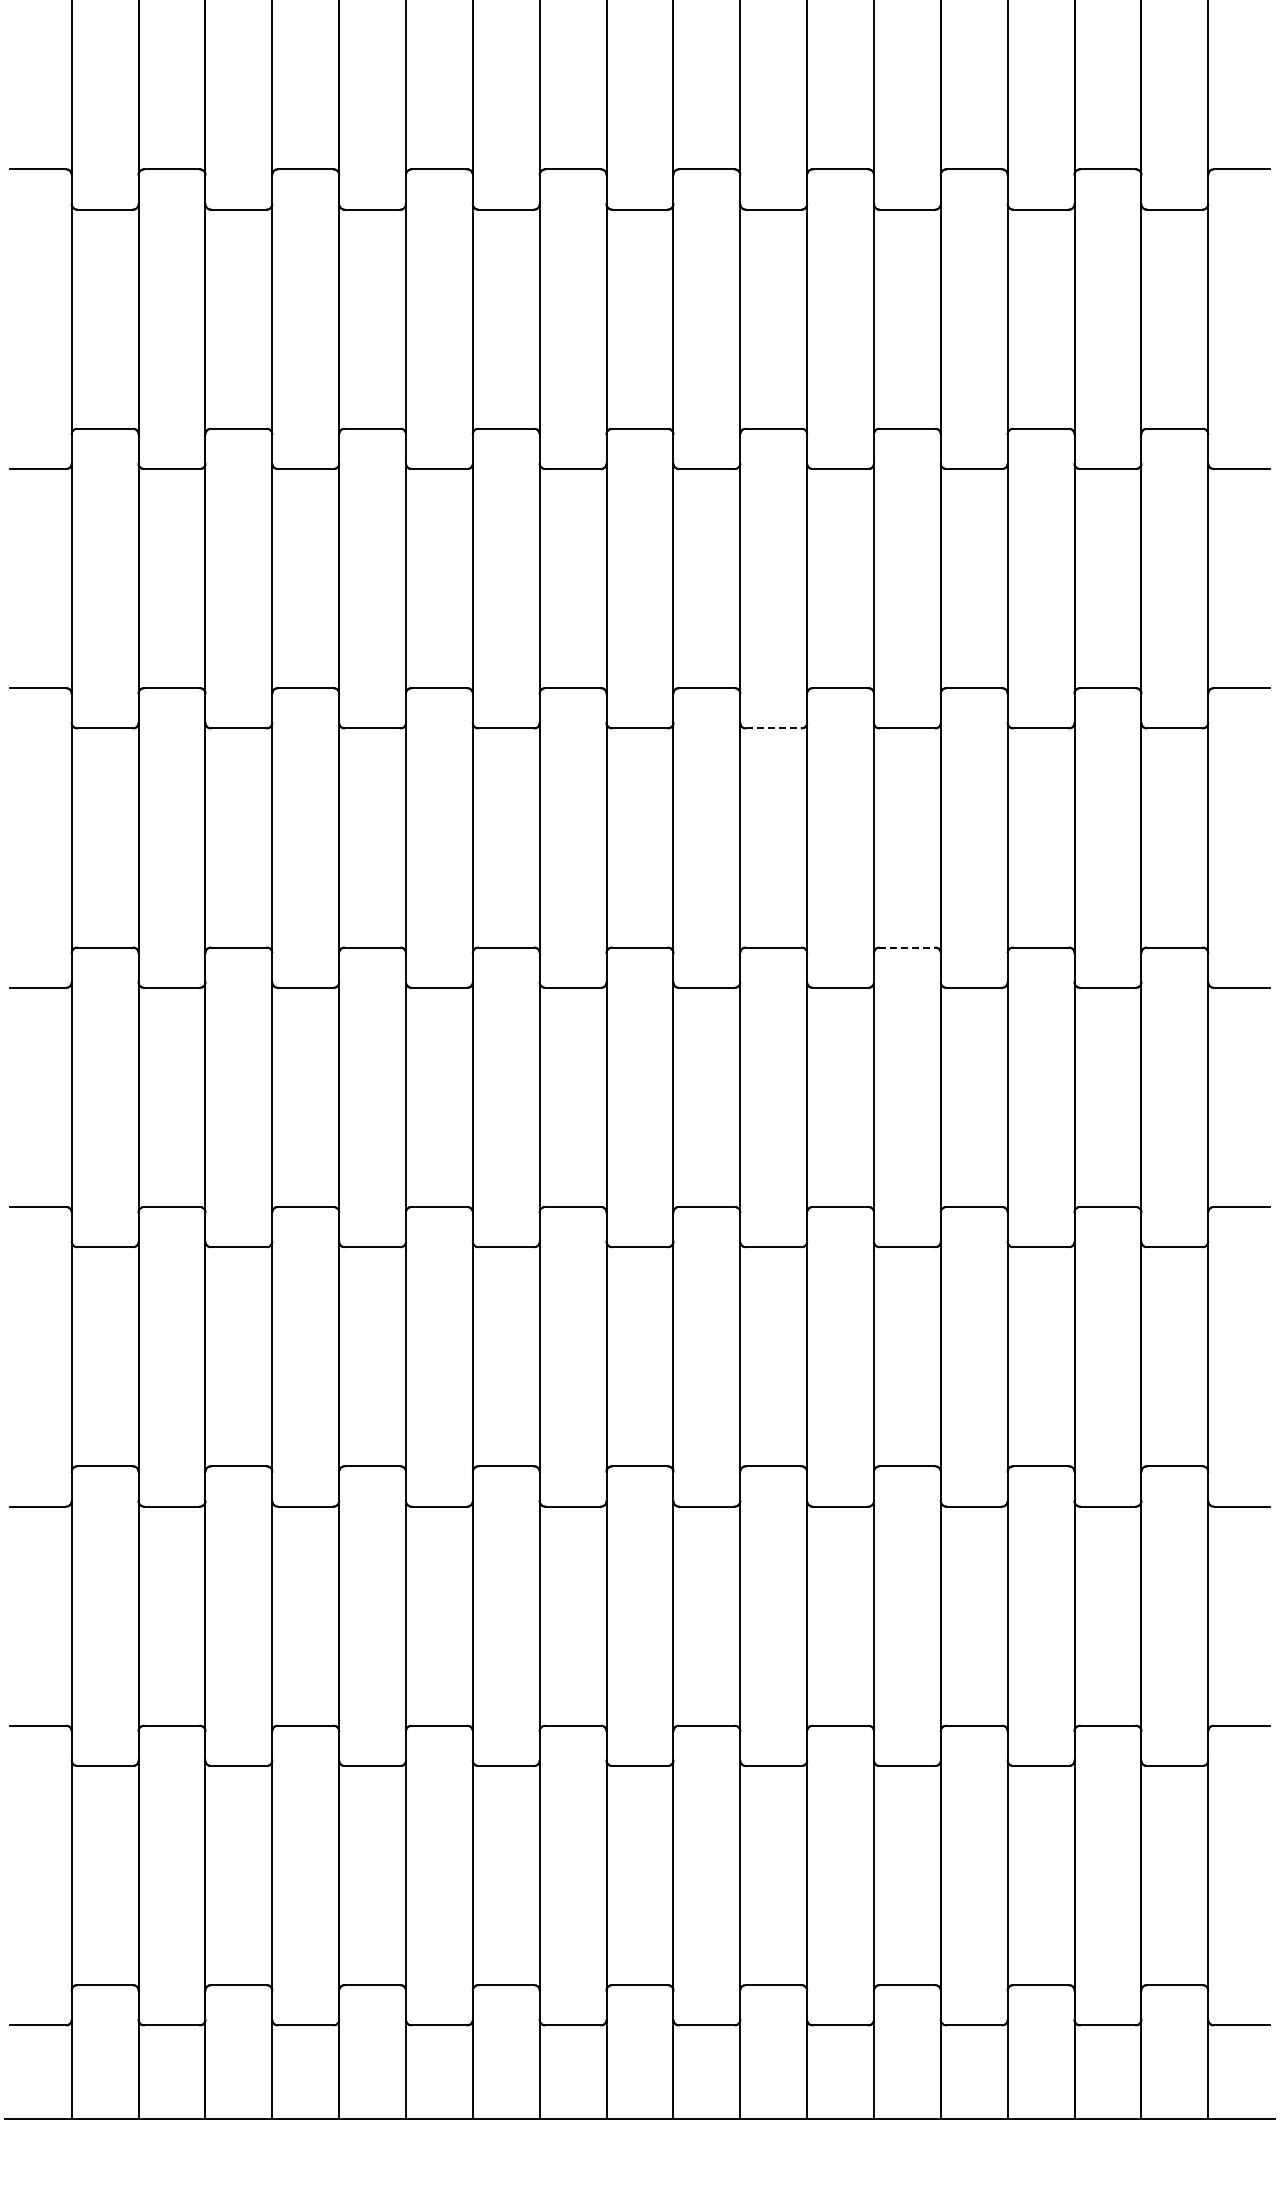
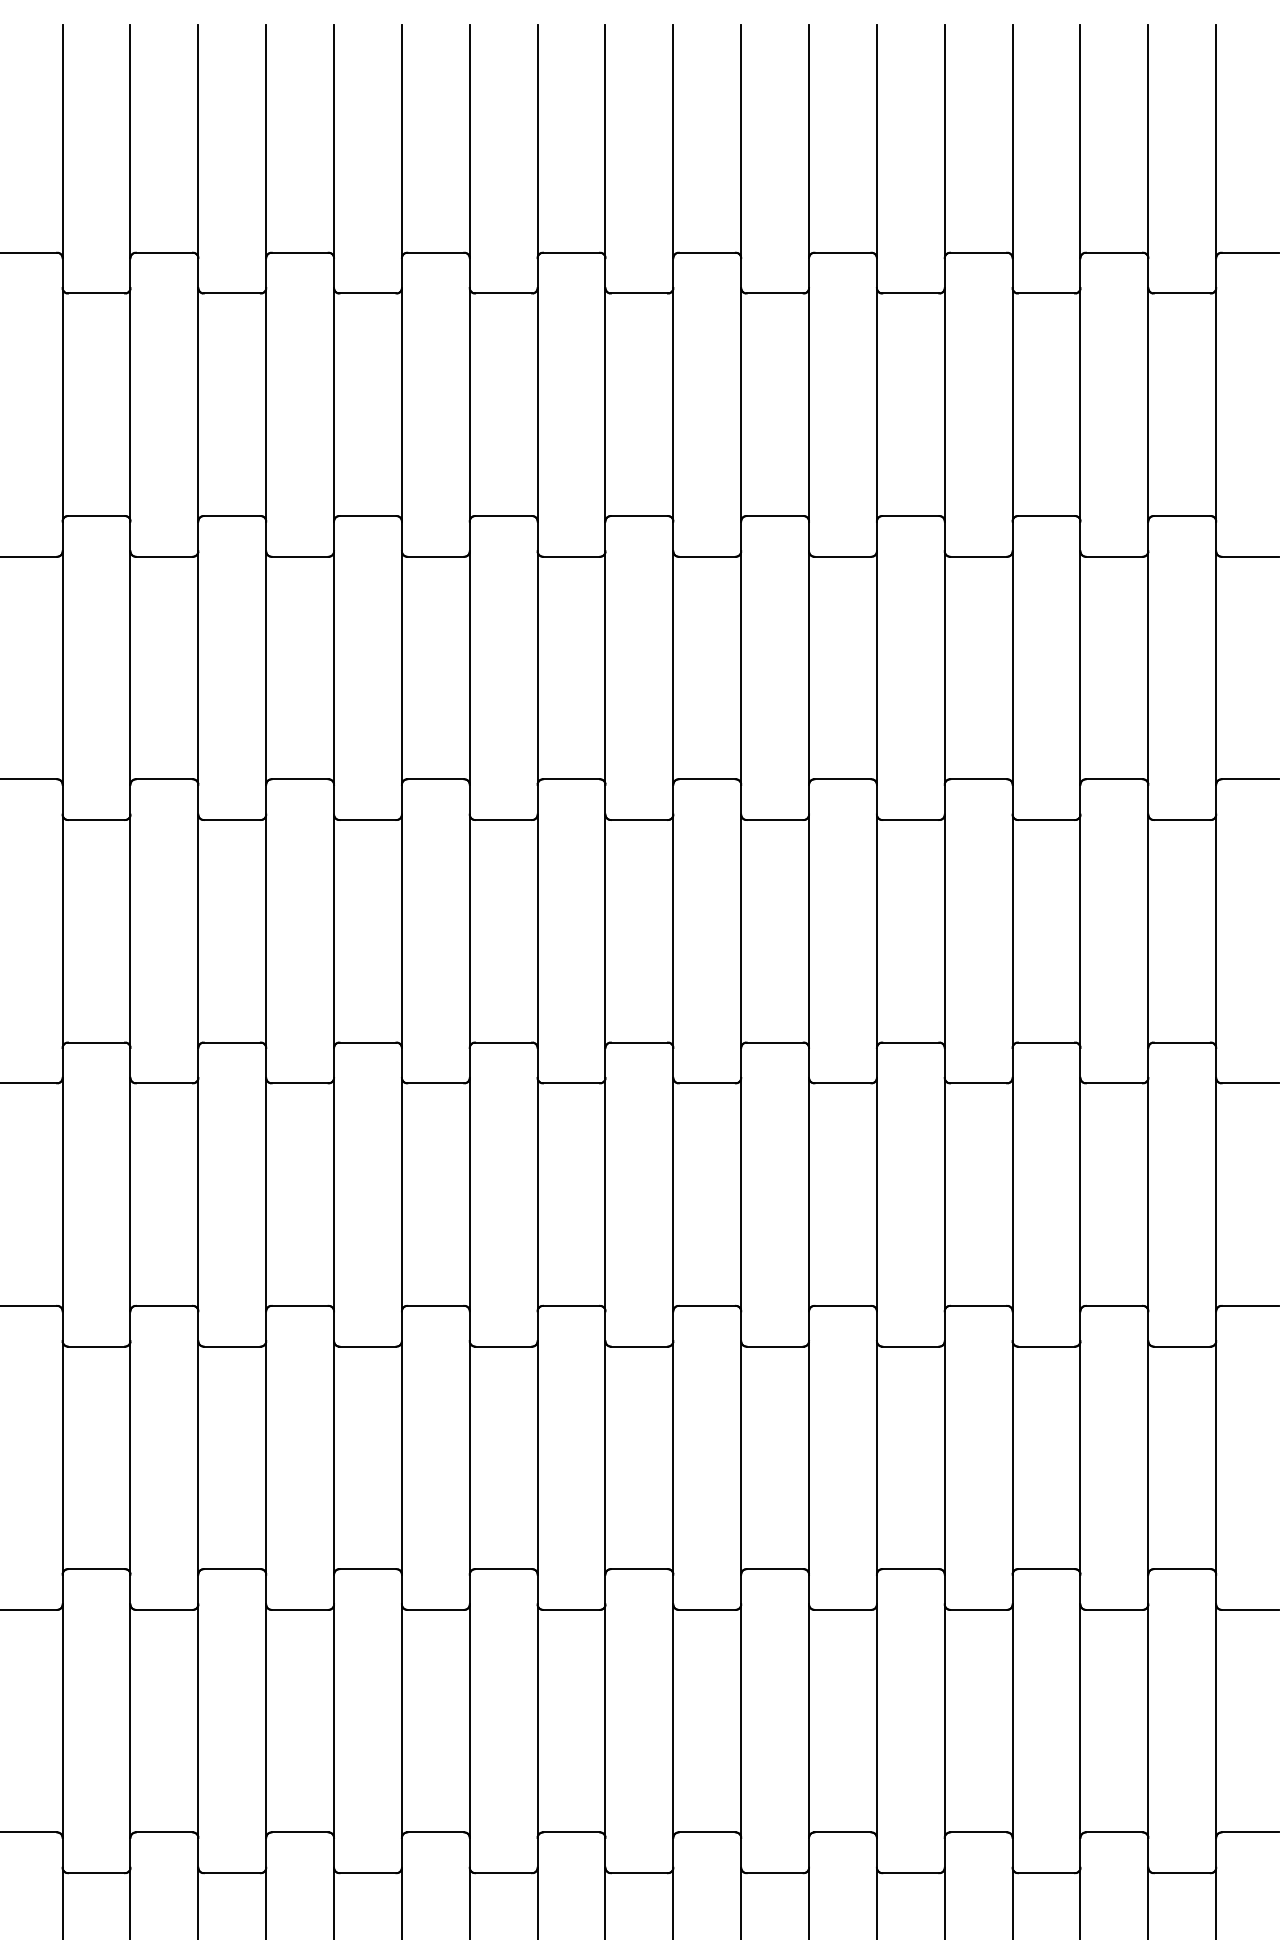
line: (774, 728) -> (775, 820), dashed -> solid
line: (907, 947) -> (910, 1042), dashed -> solid

